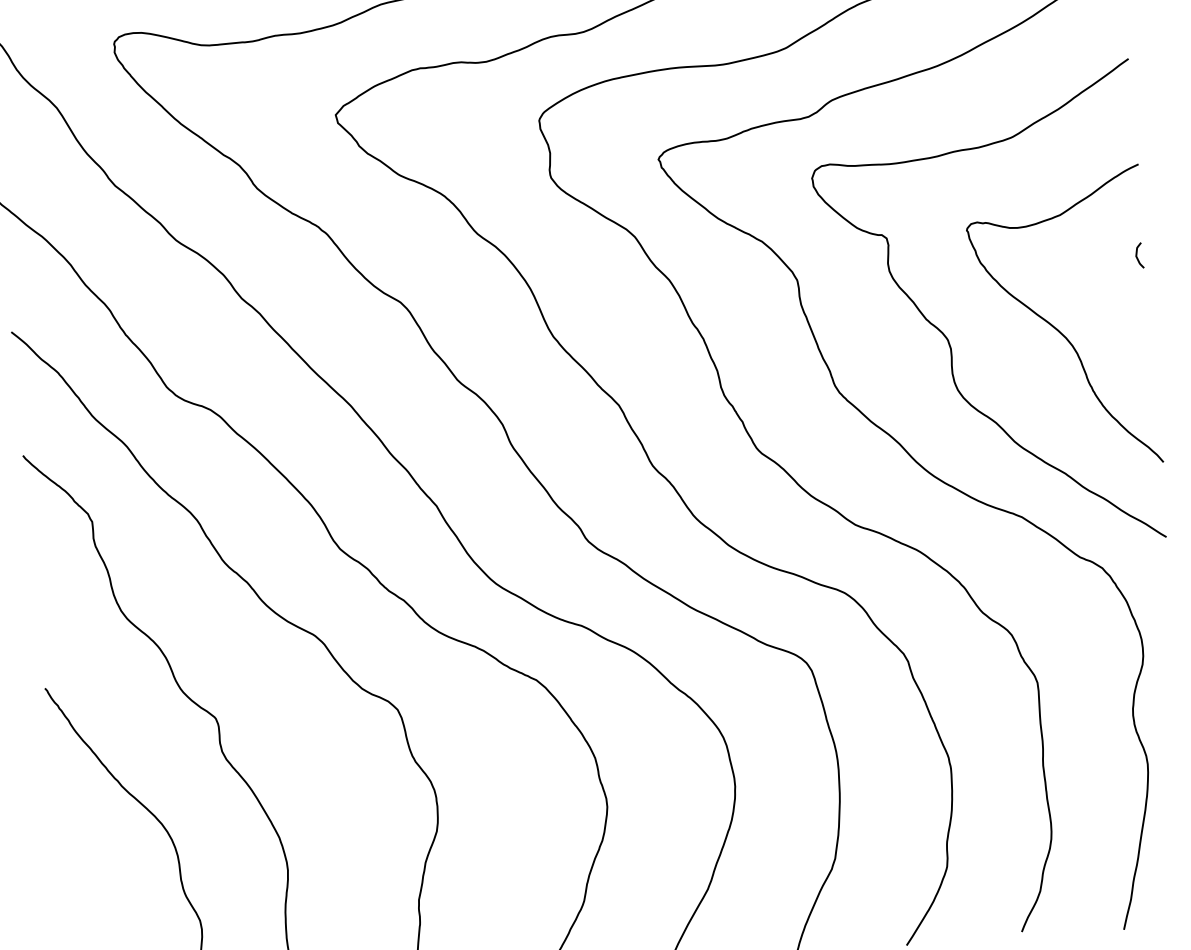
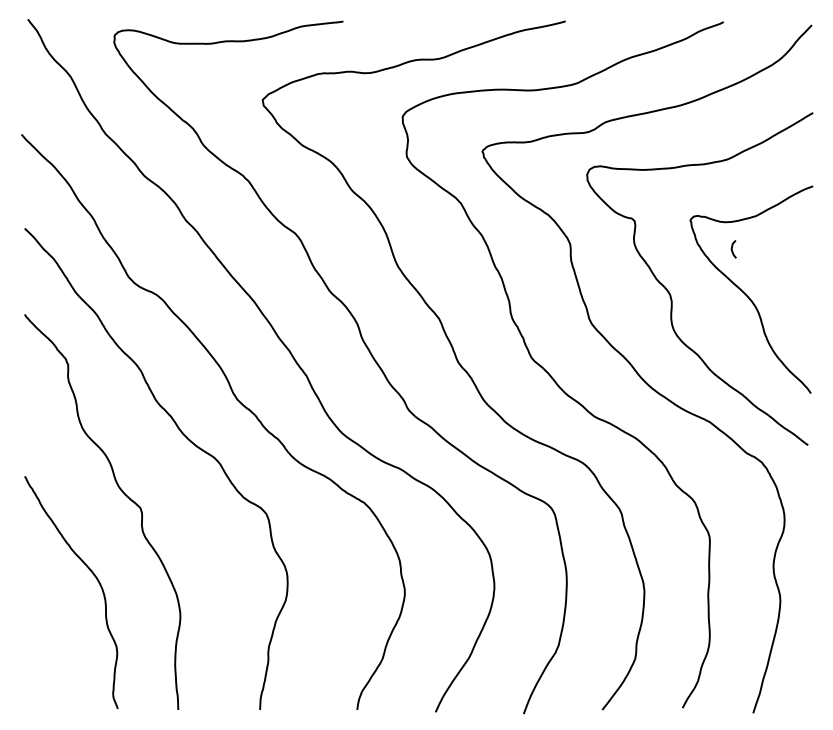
curve: (1137, 256) -> (732, 249), moved

